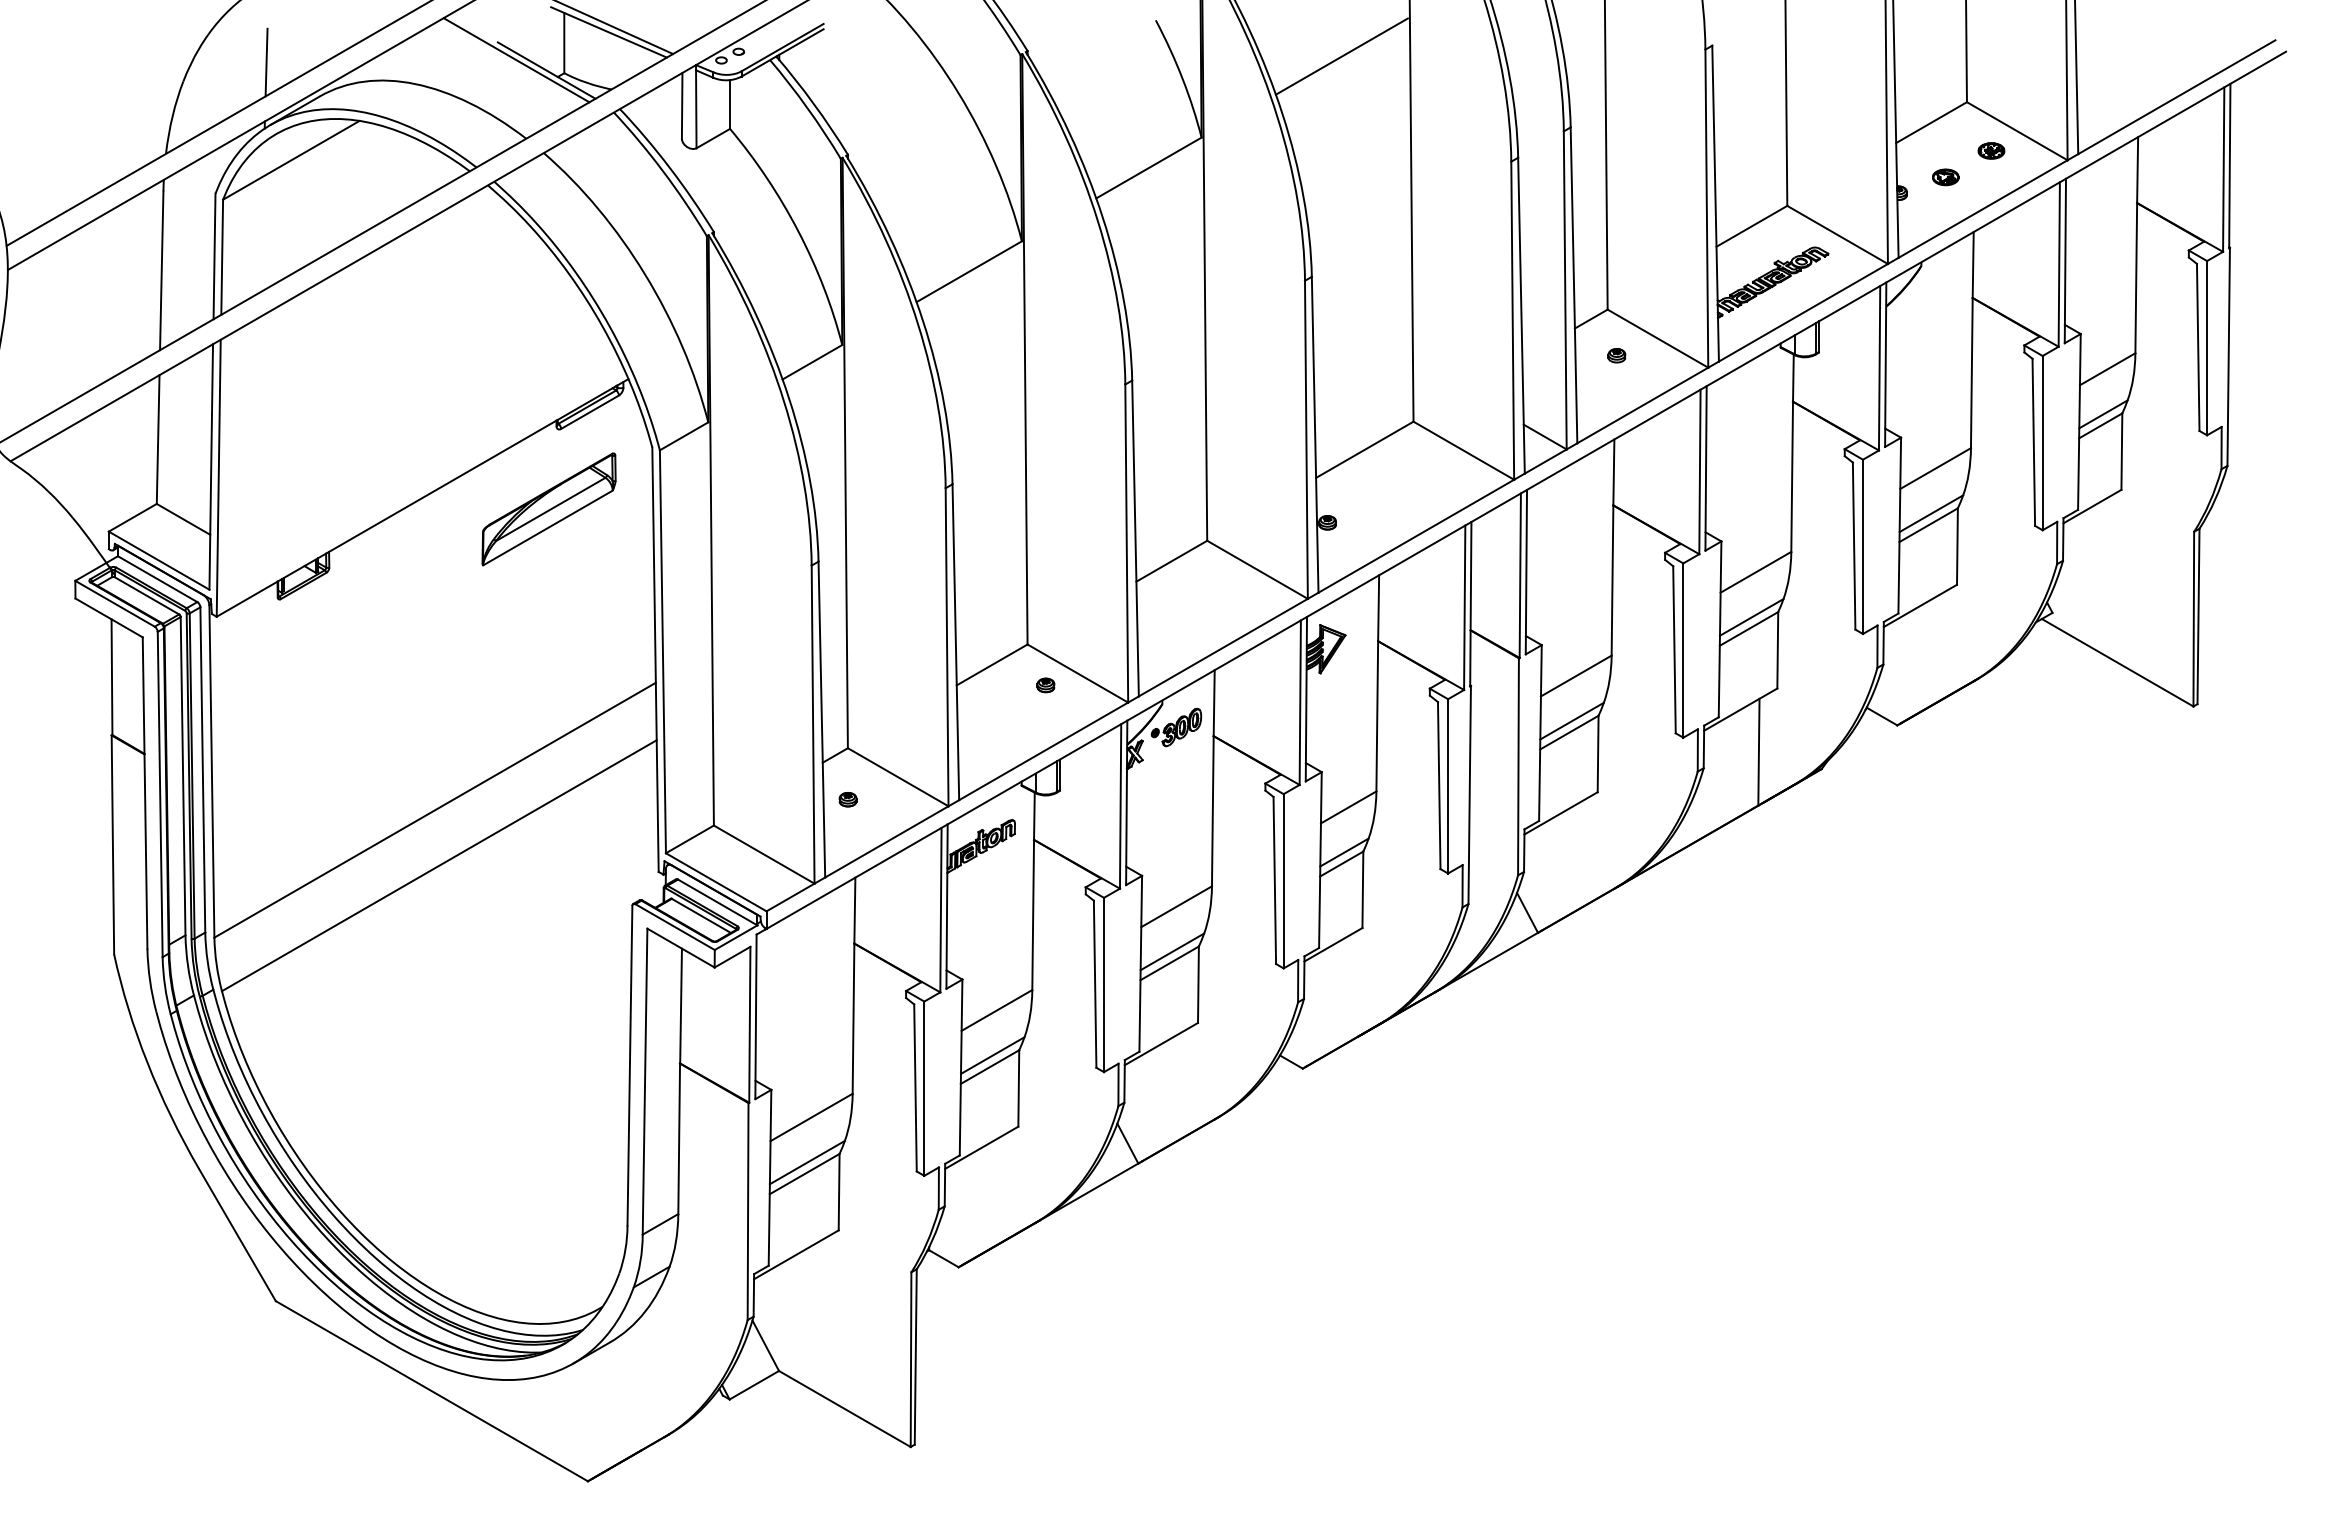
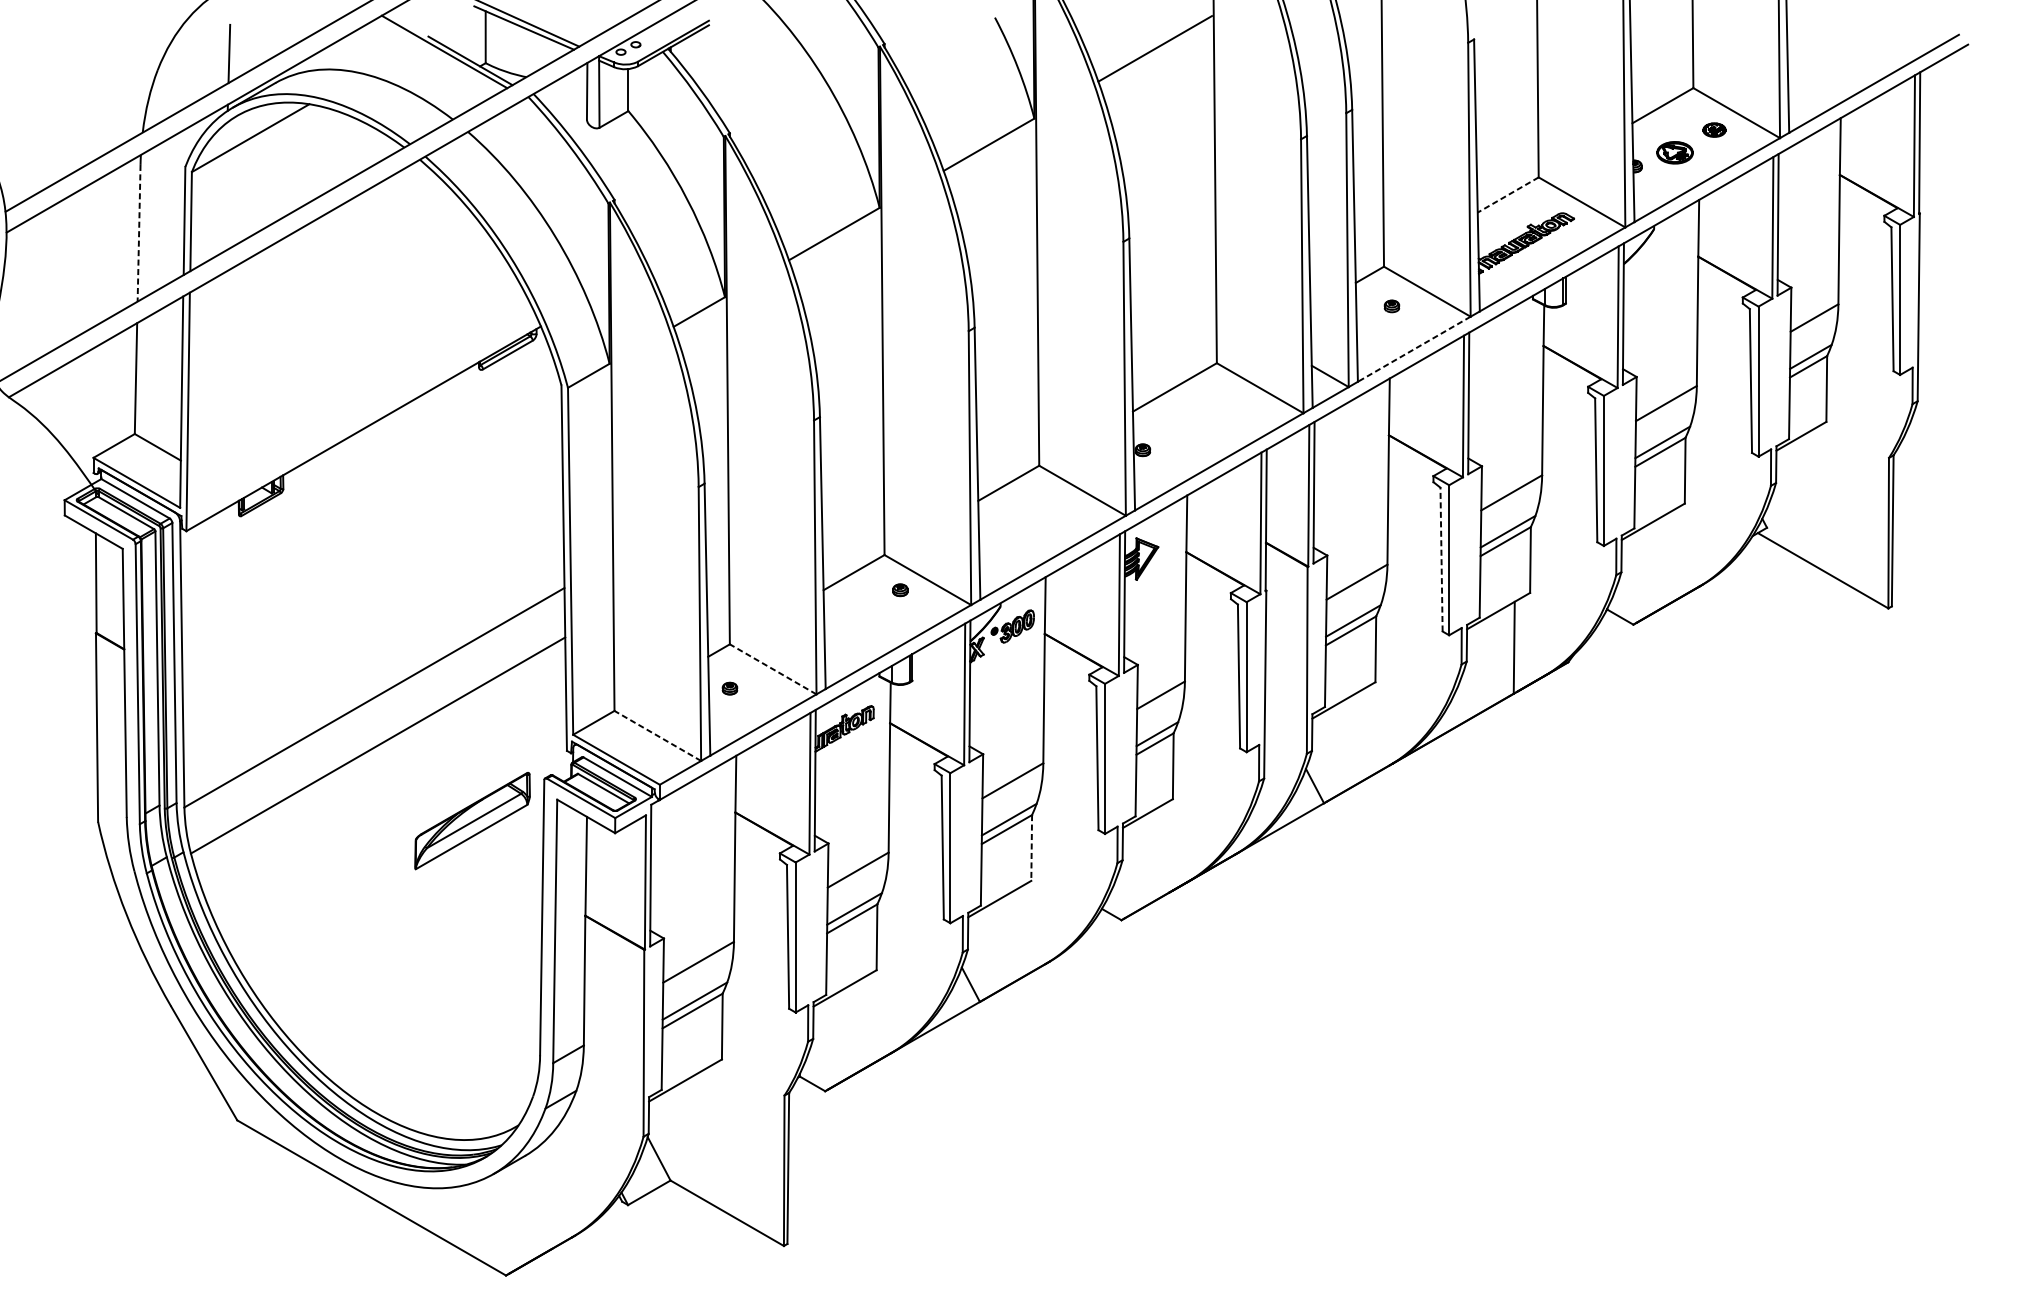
part: (1945, 177) -> (1674, 152), size x1.6
line: (1751, 226) -> (1507, 195), solid -> dashed
line: (161, 271) -> (138, 233), solid -> dashed
line: (1642, 405) -> (1414, 349), solid -> dashed
part: (548, 509) -> (472, 821), moved
line: (1674, 649) -> (1441, 559), solid -> dashed
line: (897, 777) -> (772, 669), solid -> dashed
line: (763, 854) -> (657, 735), solid -> dashed
line: (1198, 985) -> (1031, 848), solid -> dashed

